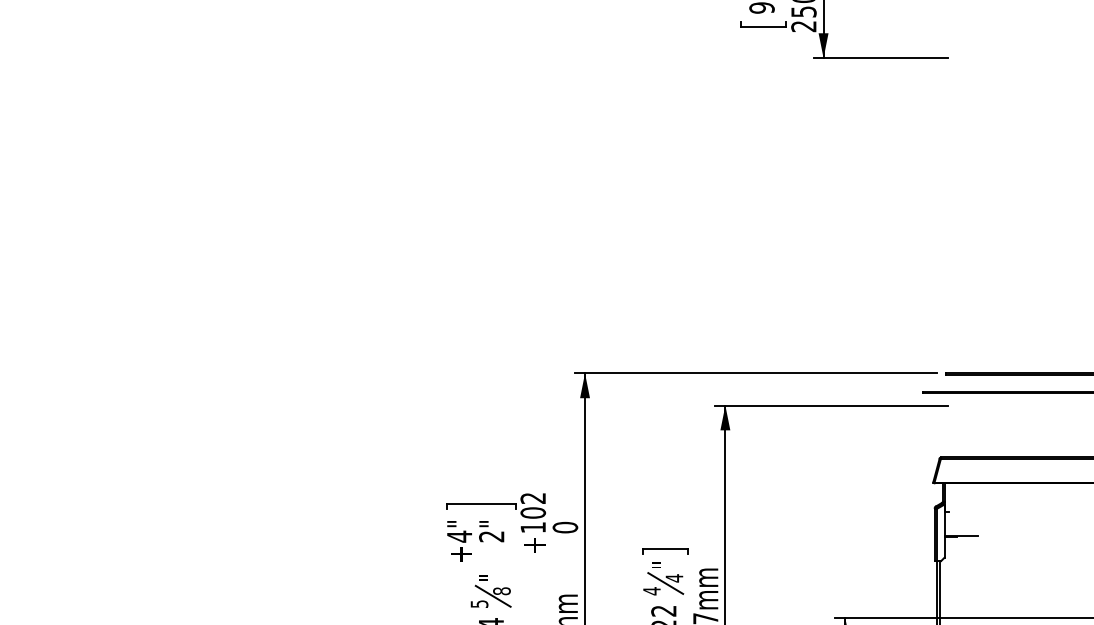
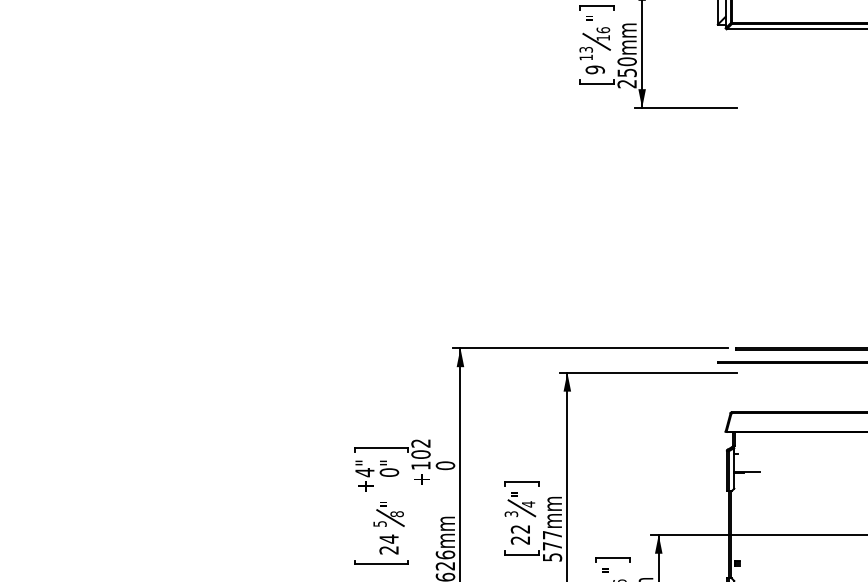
text: (491, 536) -> (389, 472), 2" -> 0"
text: (652, 591) -> (511, 514), 4 -> 3

